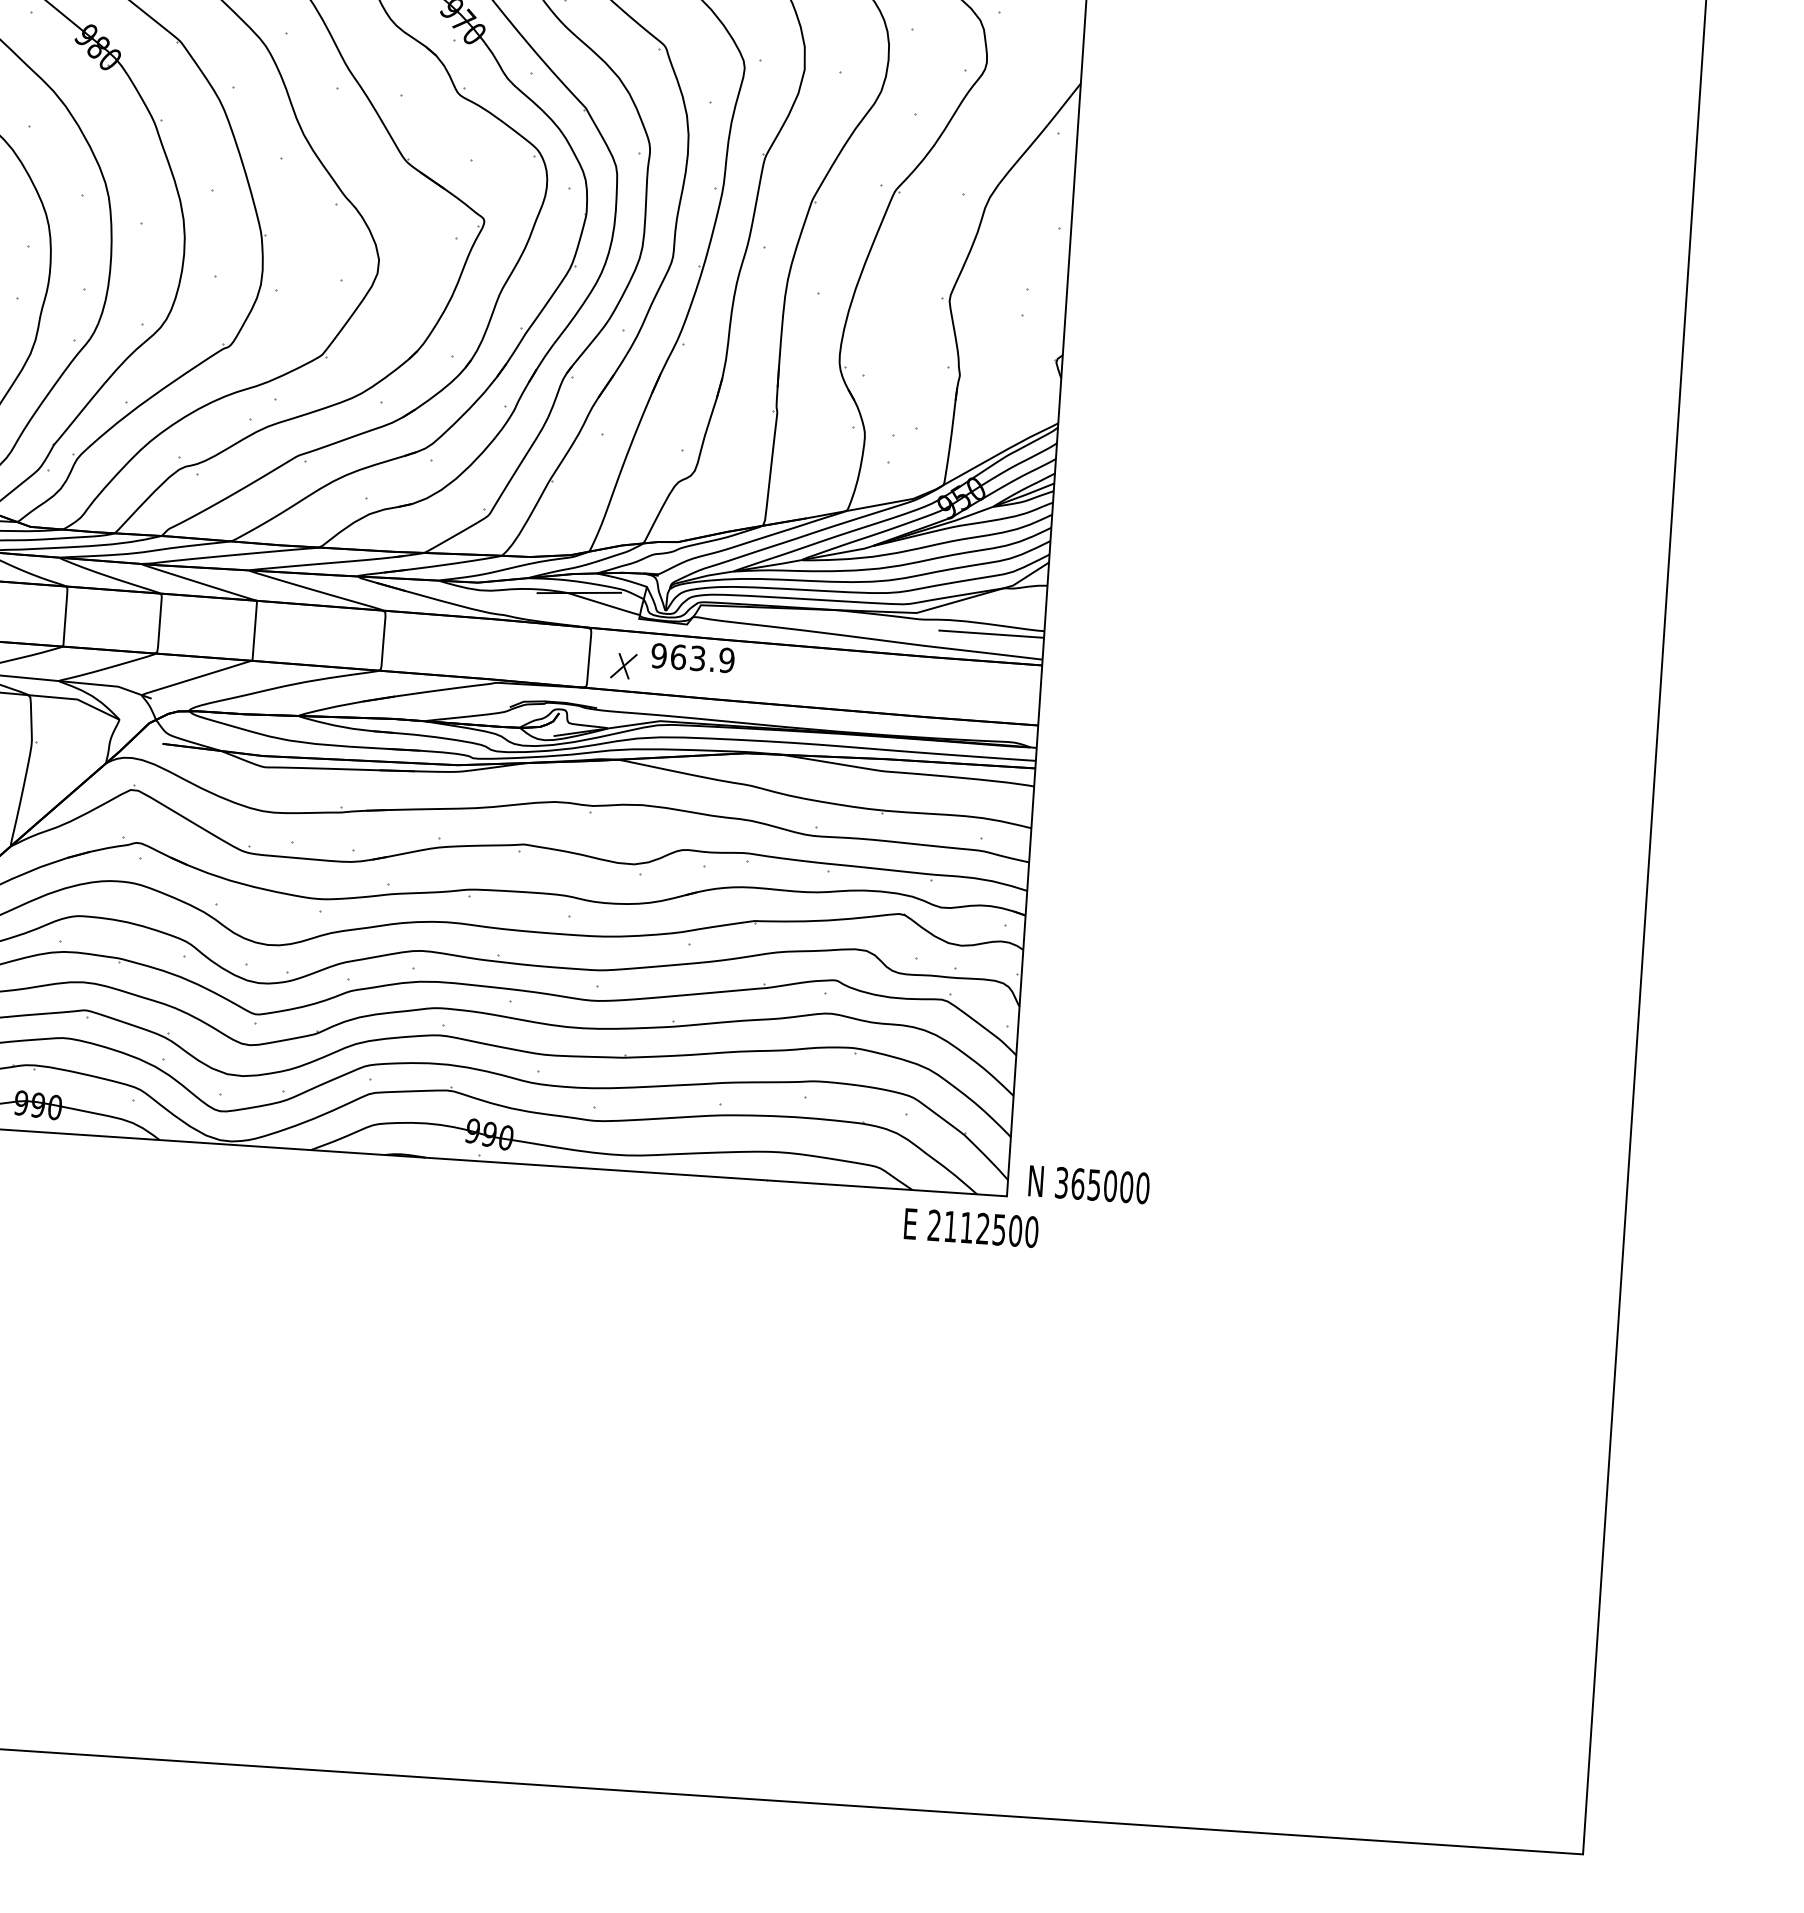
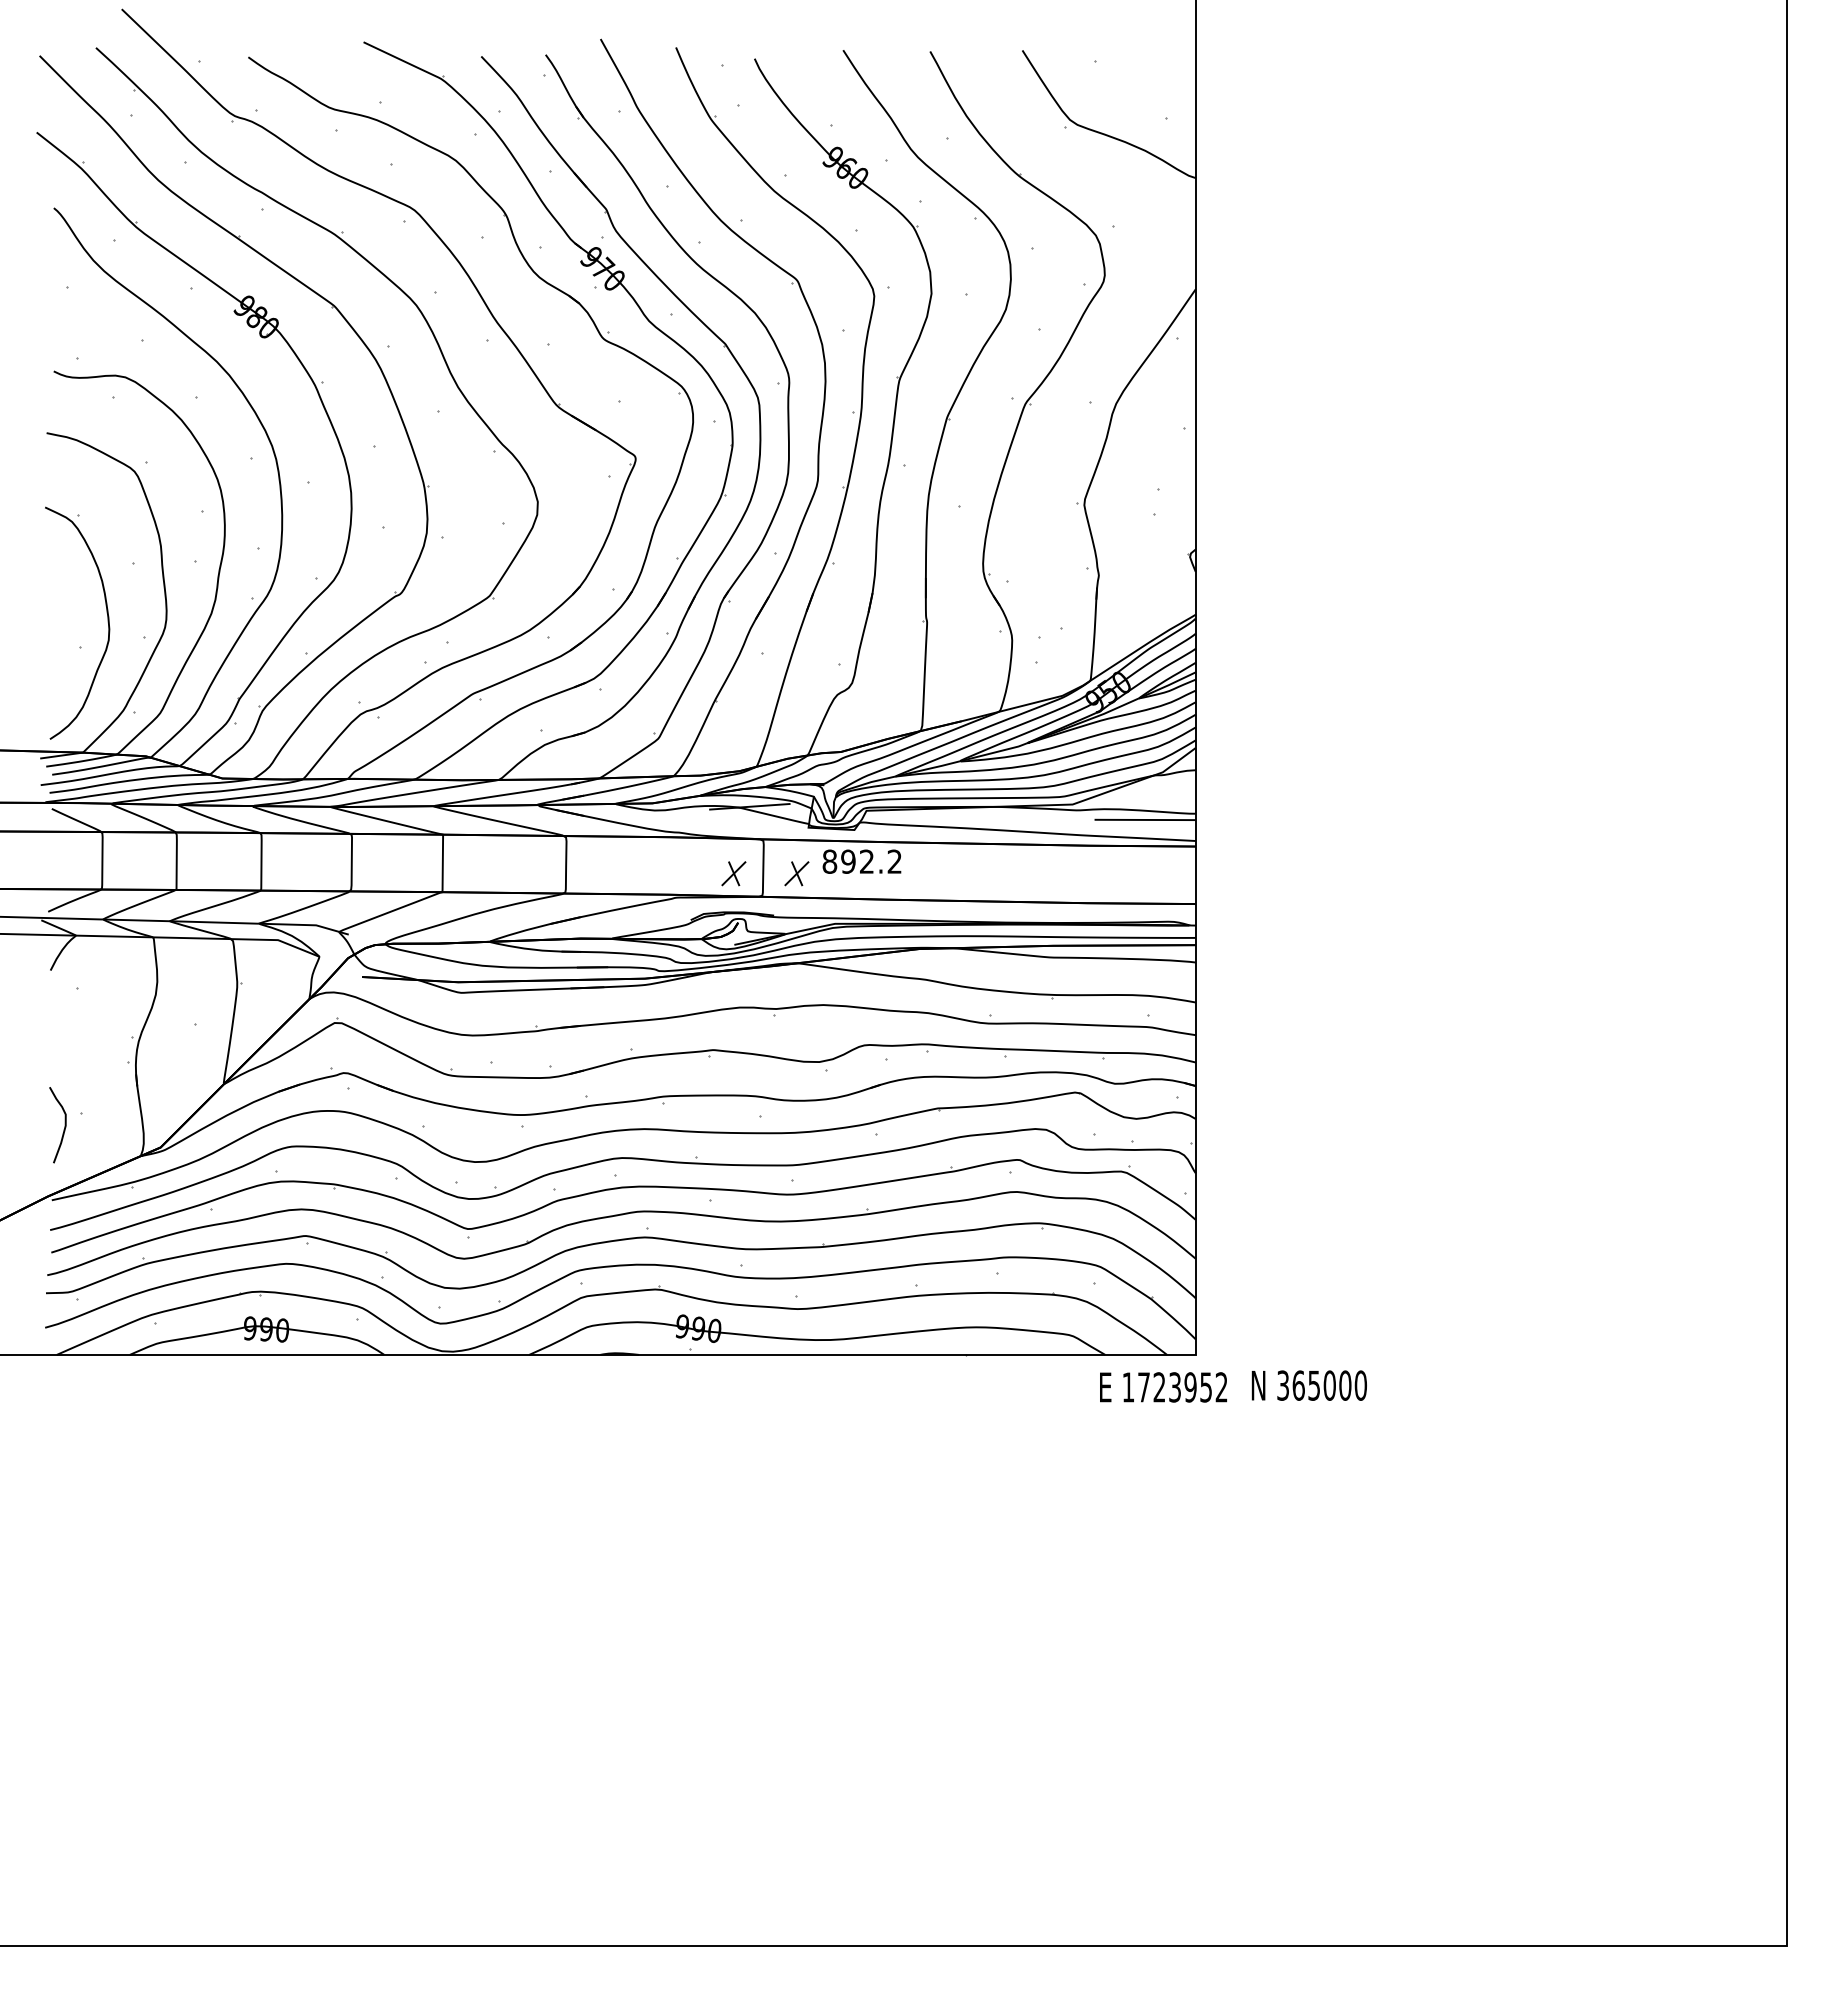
text: (693, 657) -> (862, 861), 963.9 -> 892.2
part: (557, 661) -> (733, 873), added
text: (1088, 1184) -> (1308, 1385), moved
text: (982, 1228) -> (1174, 1387), 2112500 -> 1723952

